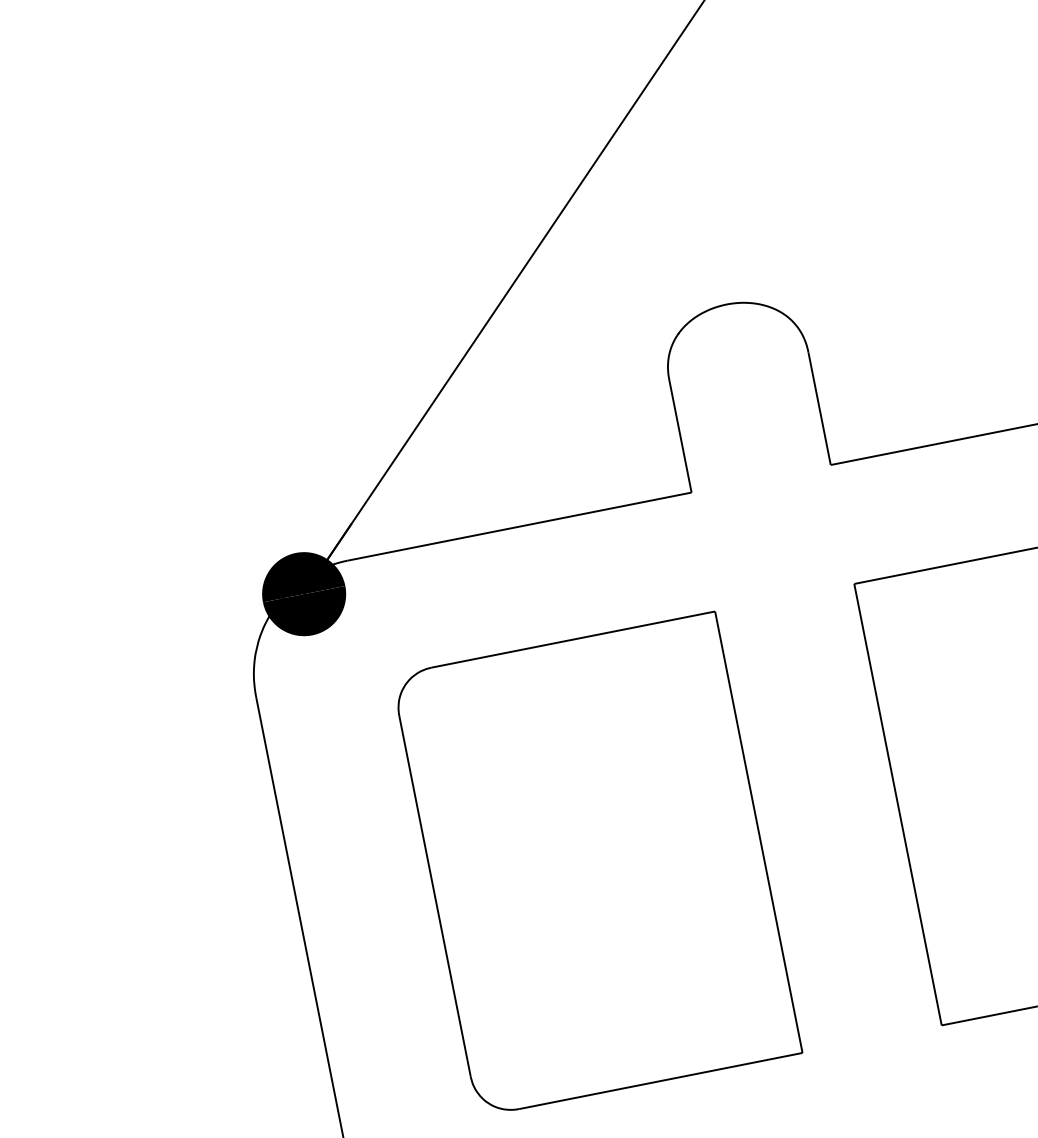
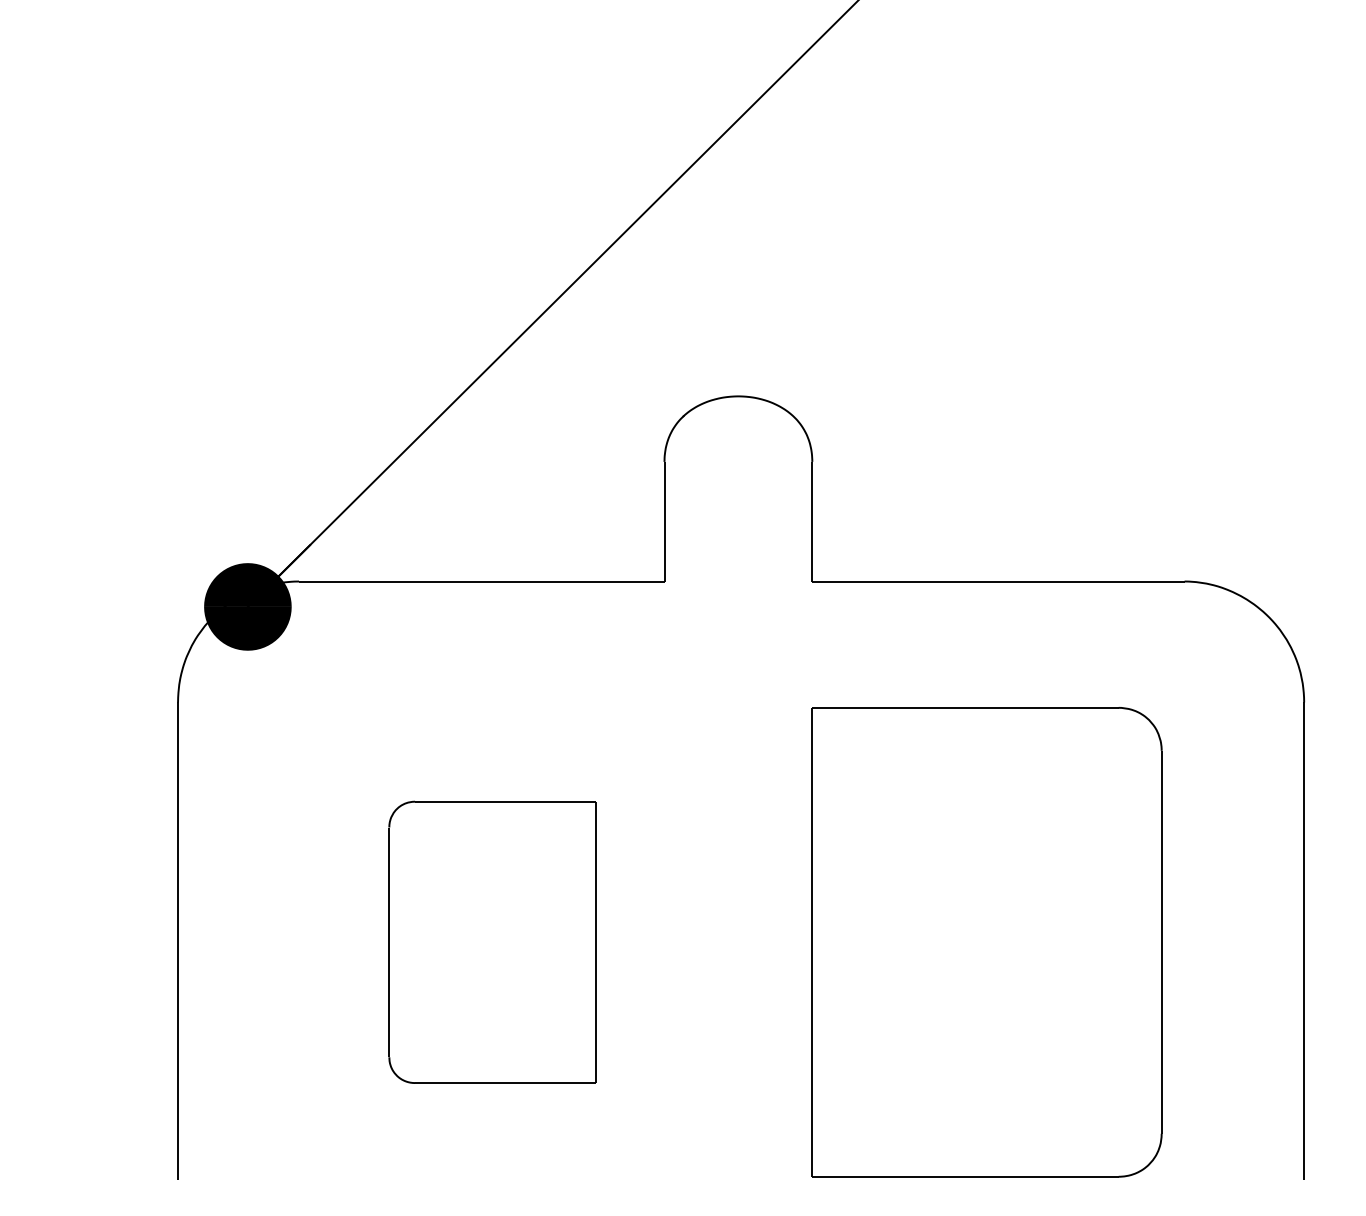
part: (596, 864) -> (492, 942), size x0.6

